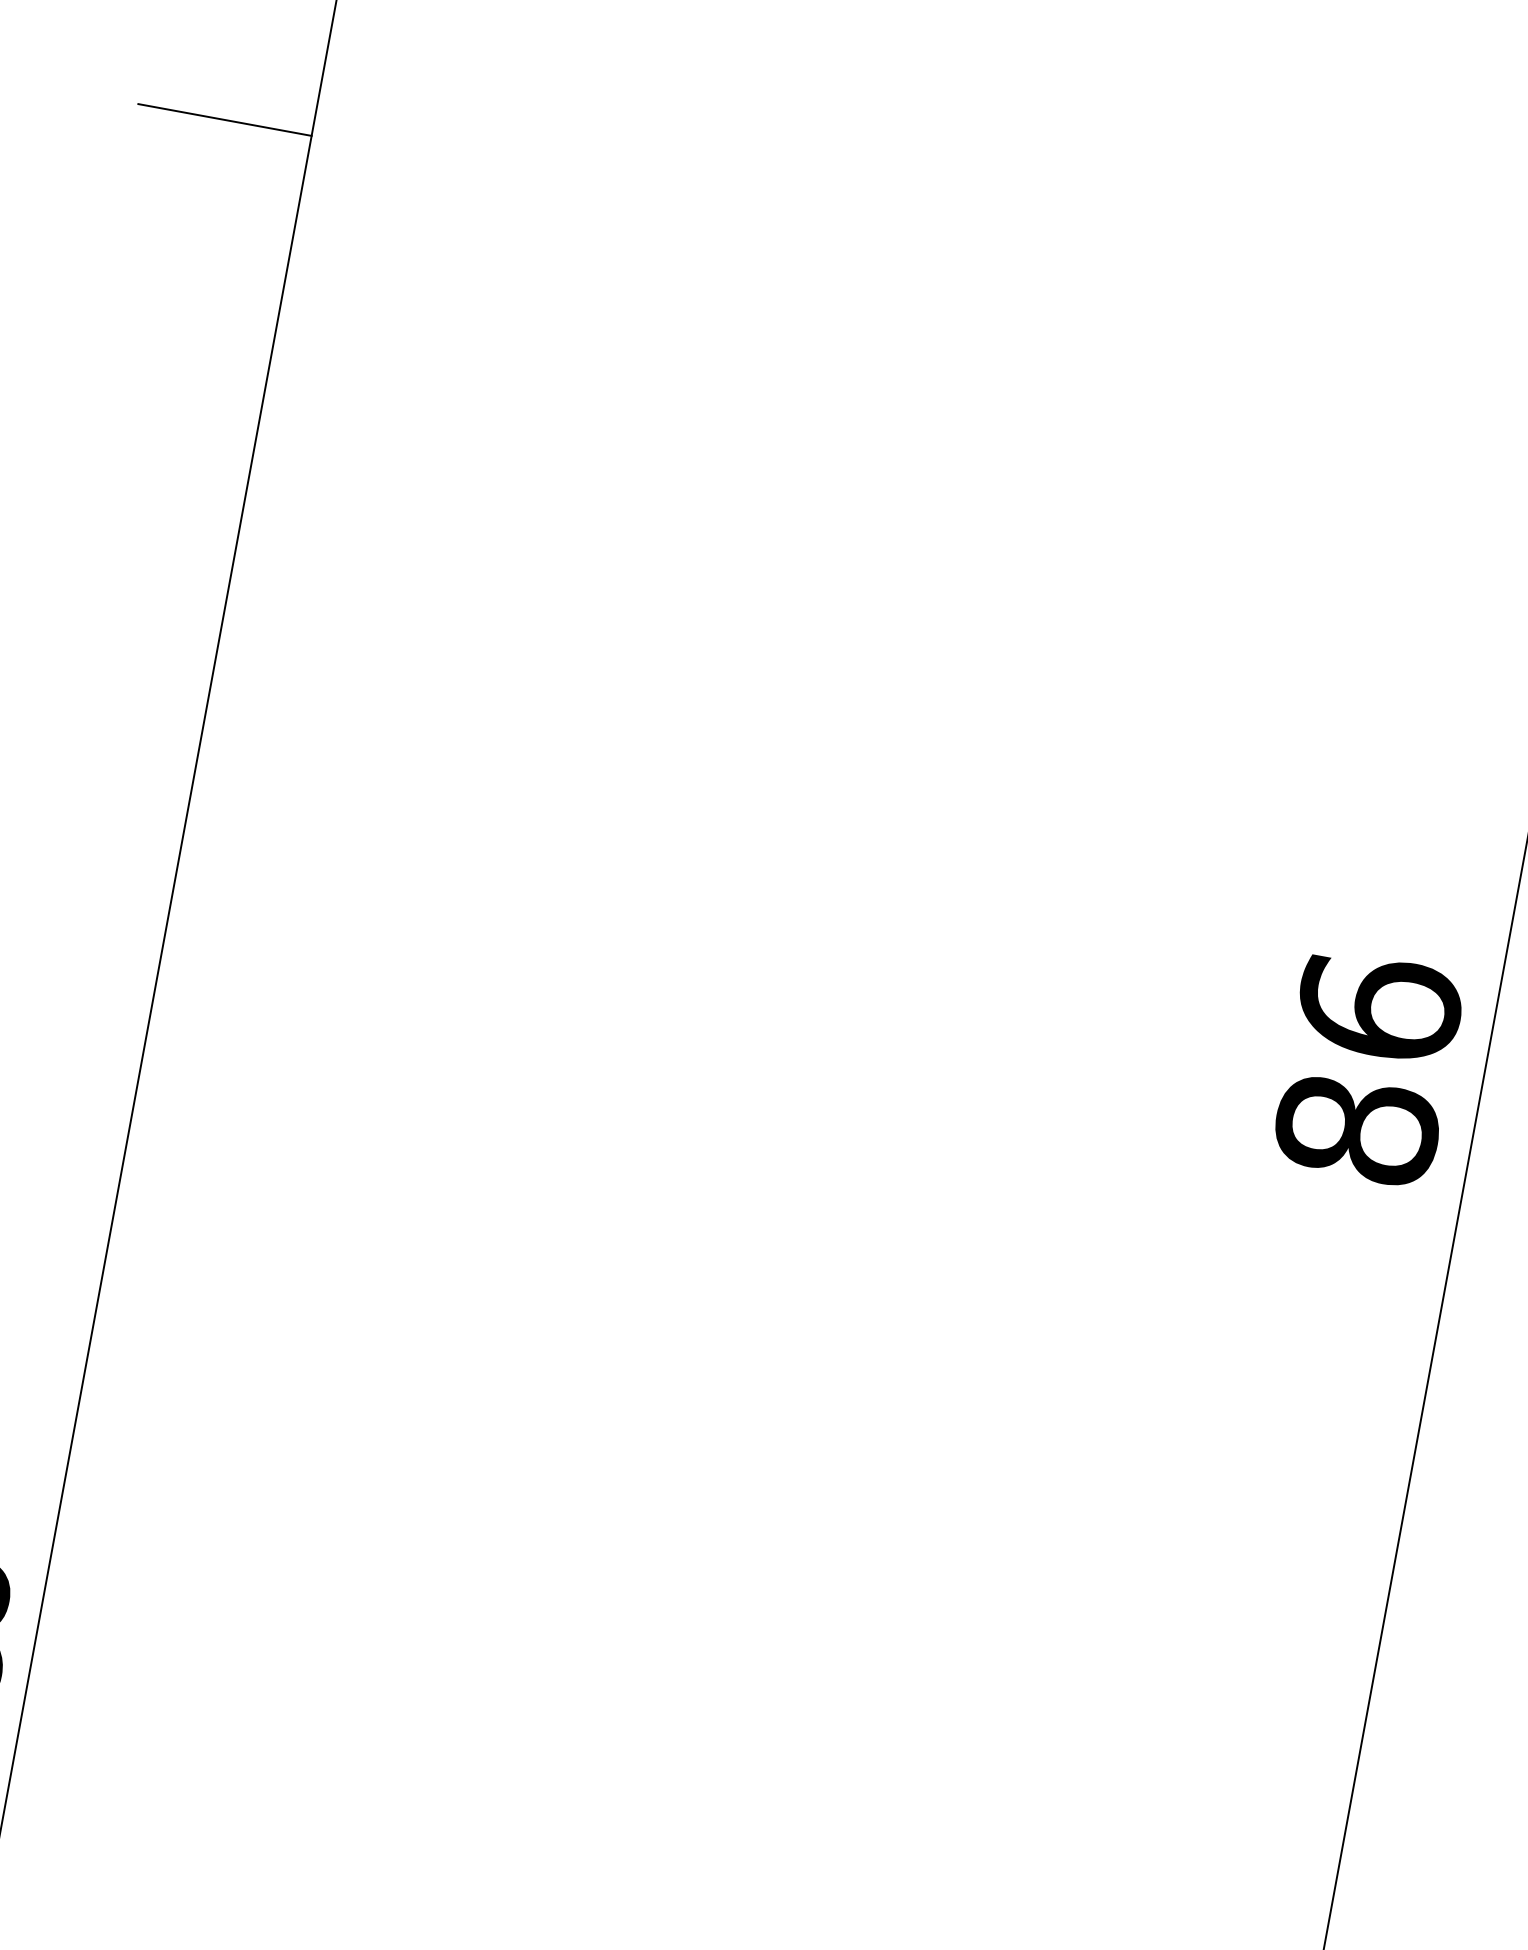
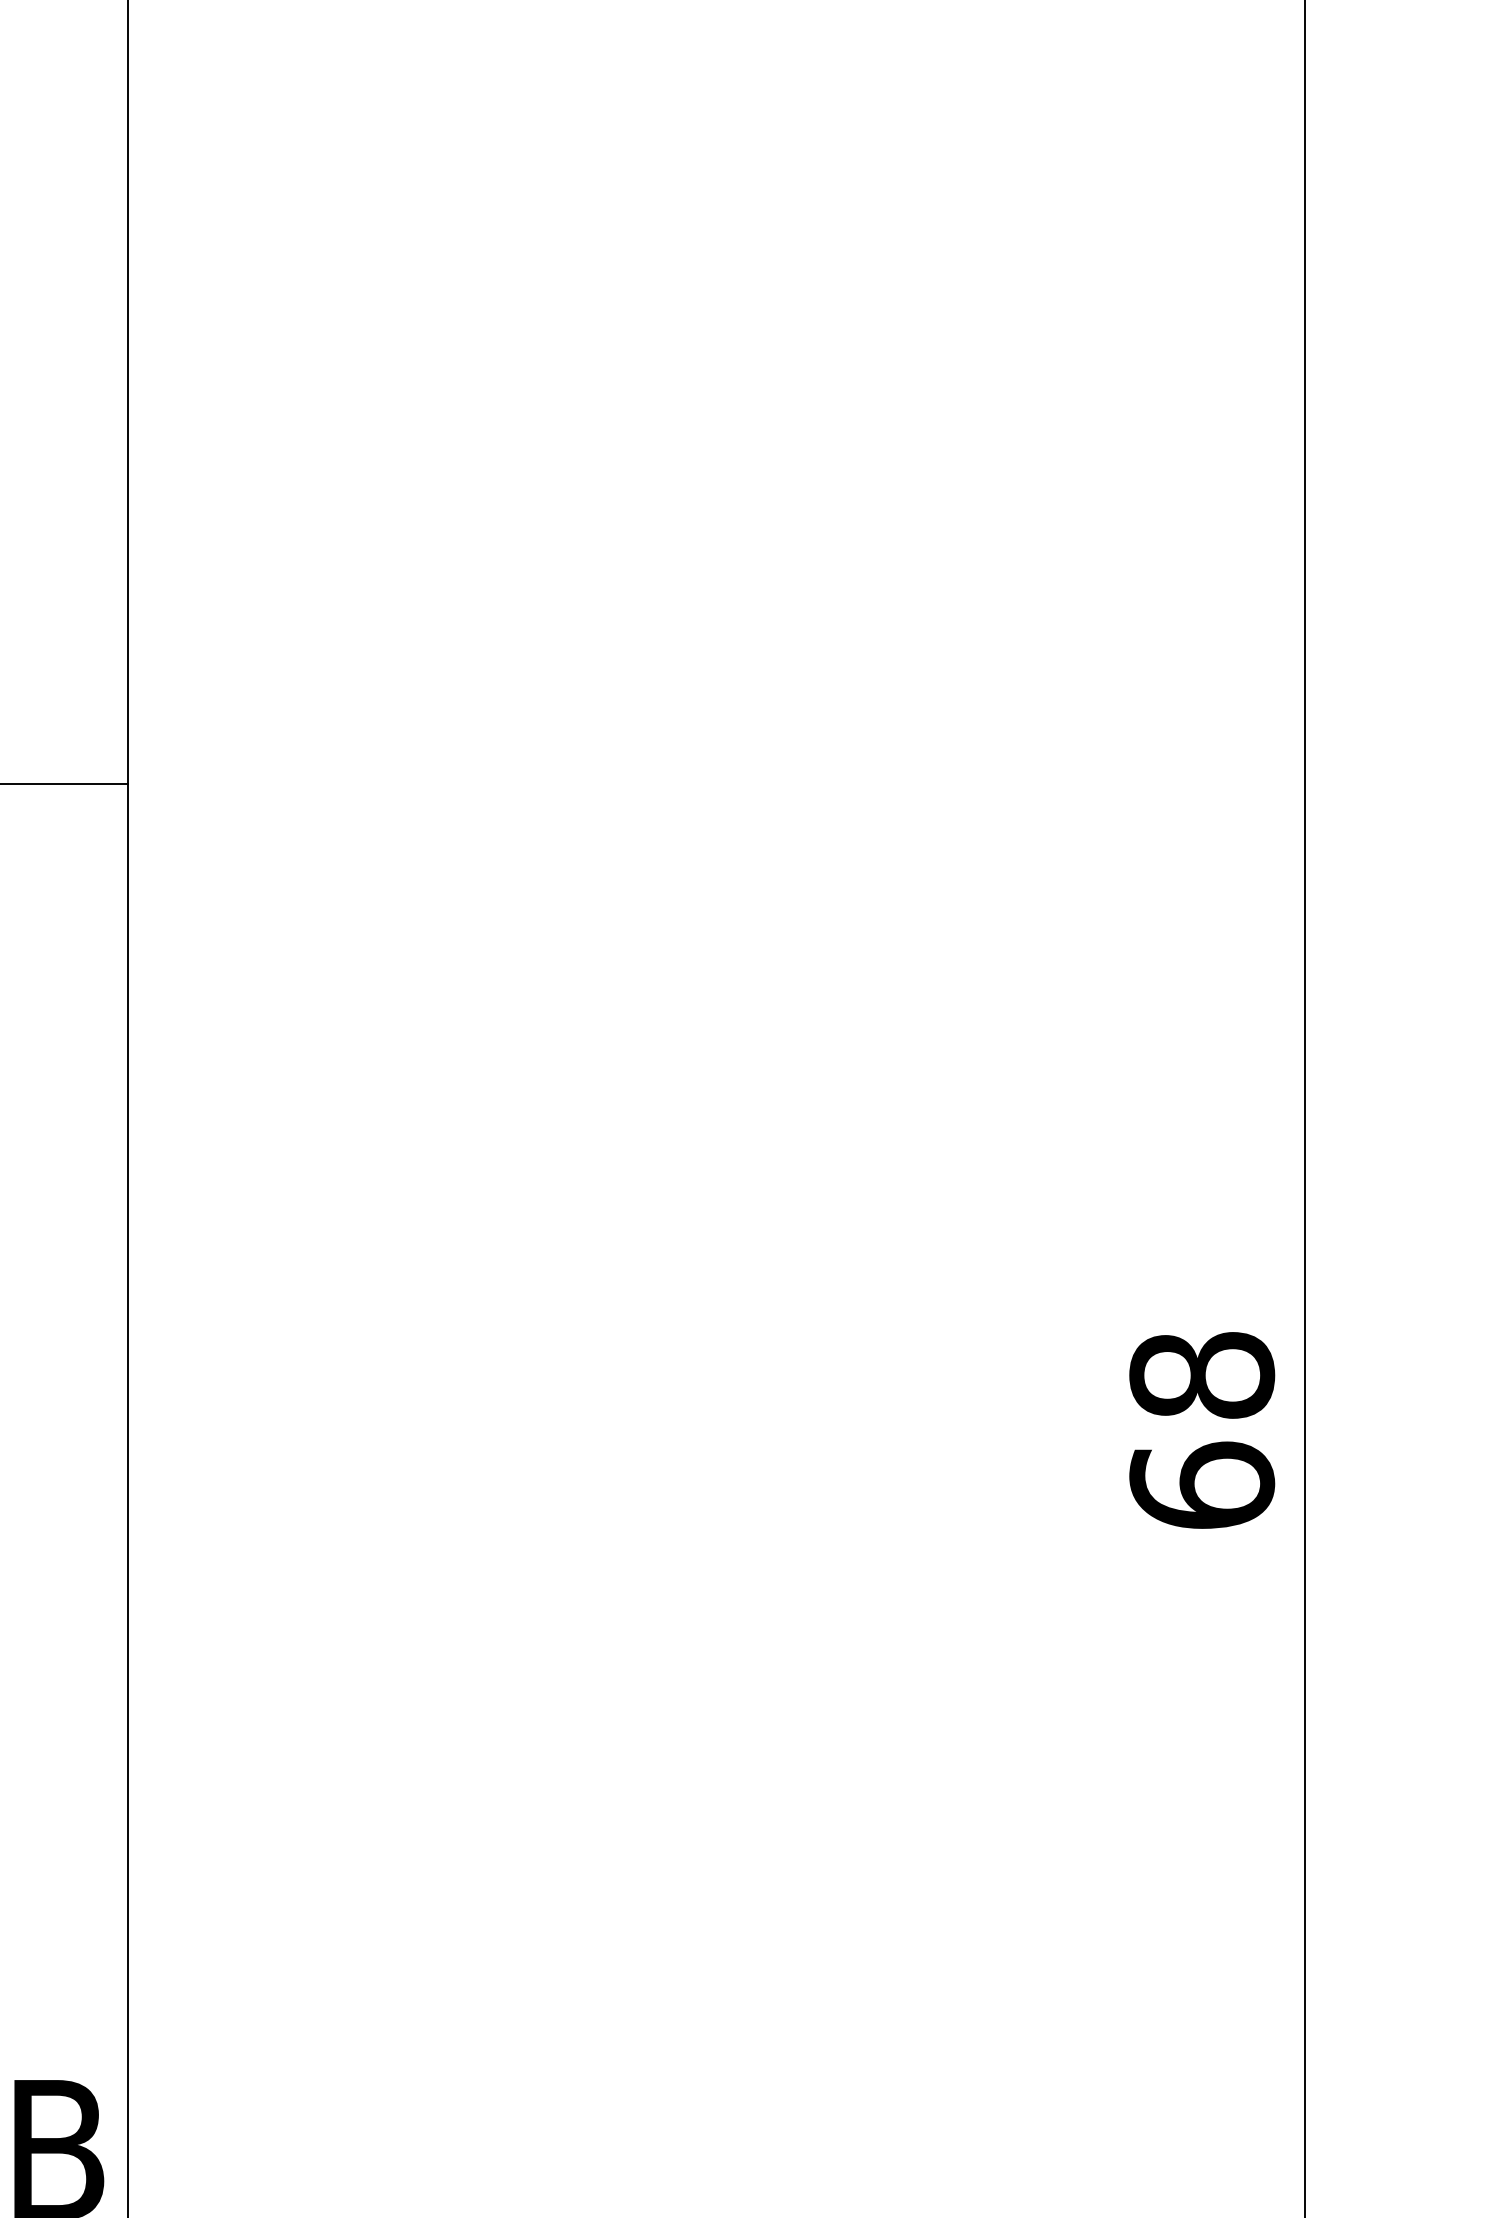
text: (1368, 1068) -> (1202, 1430), 86 -> 68

